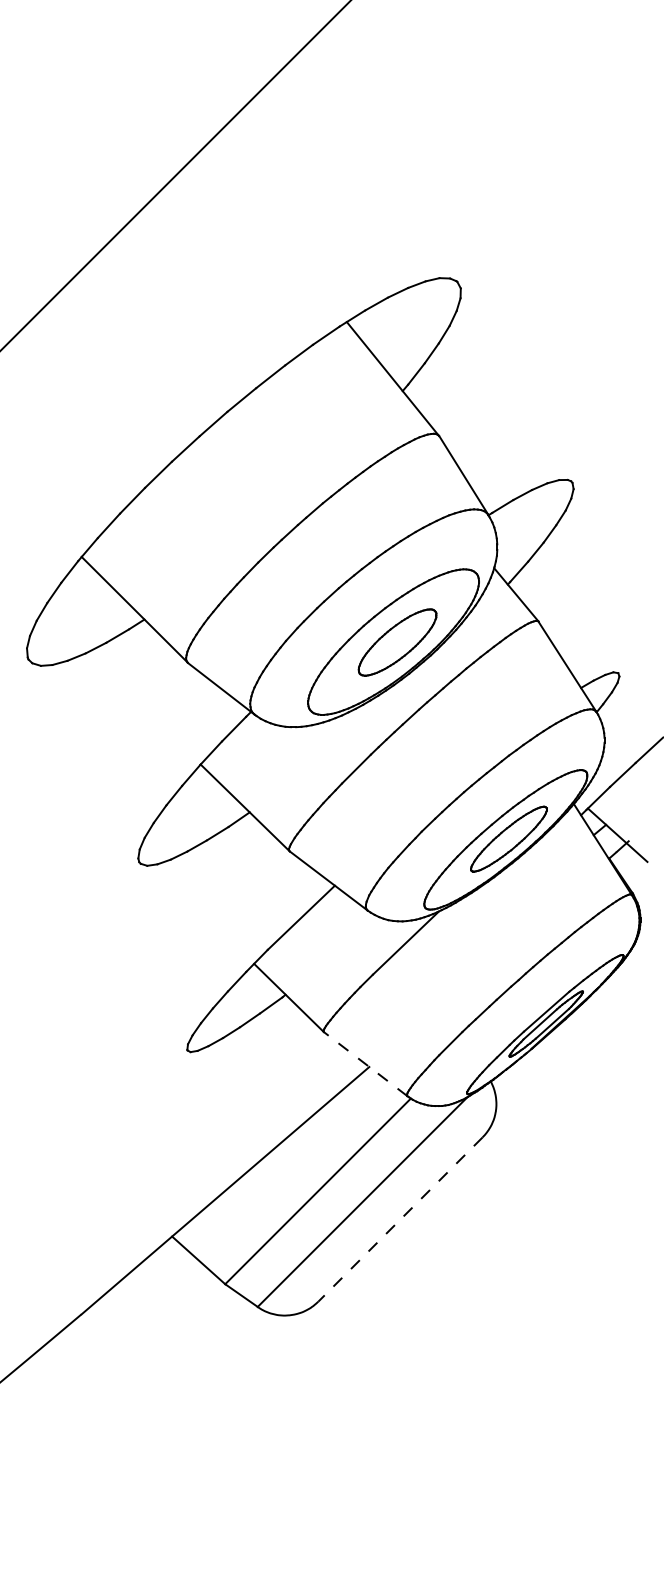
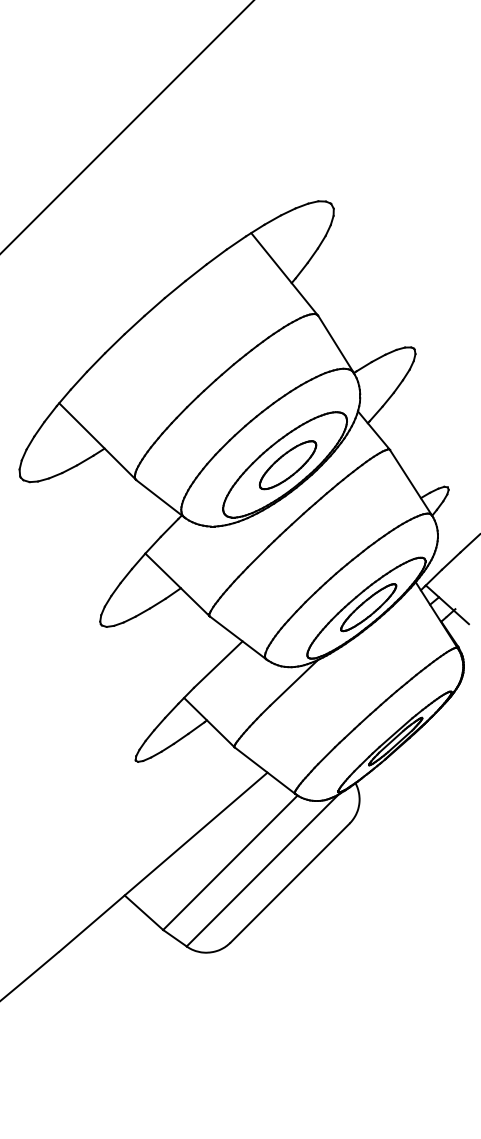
line: (365, 1064) -> (264, 770), dashed -> solid
line: (400, 1219) -> (290, 883), dashed -> solid

